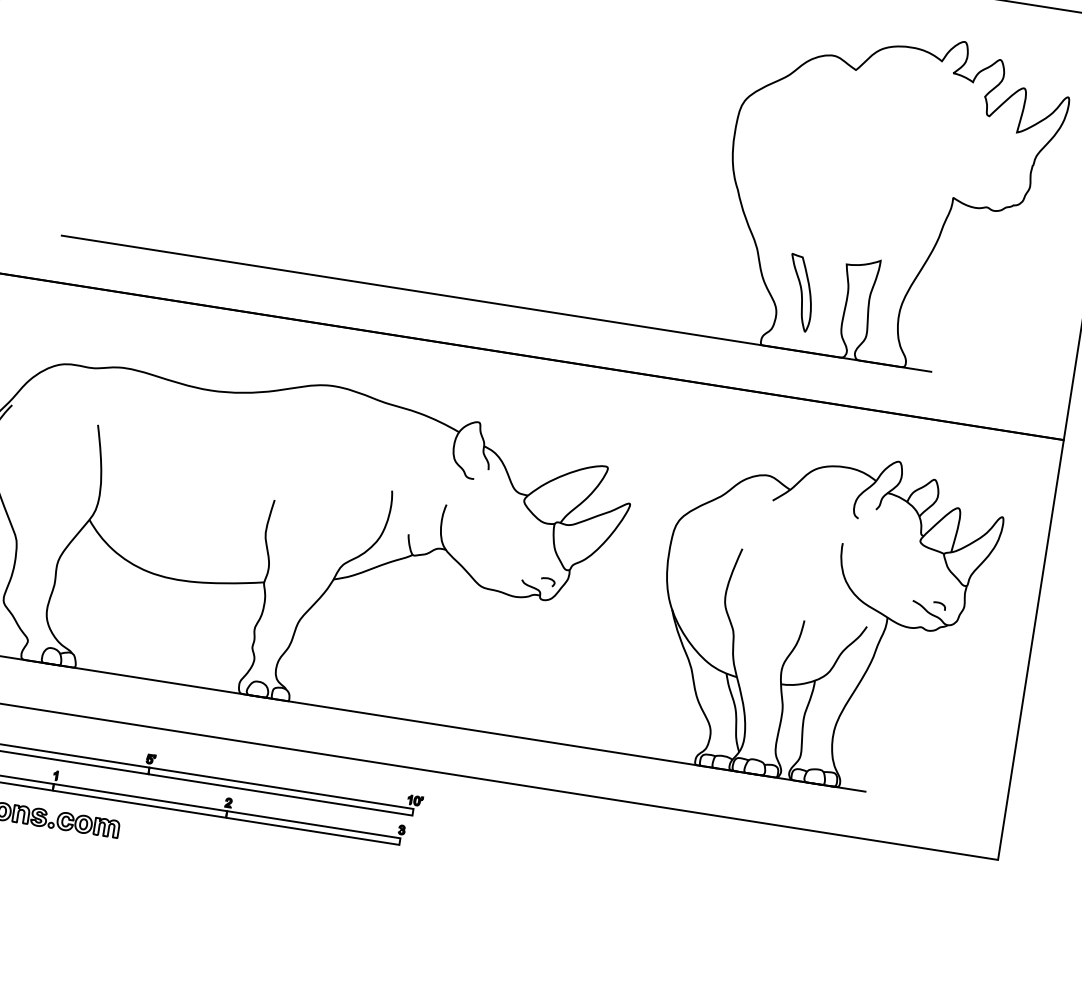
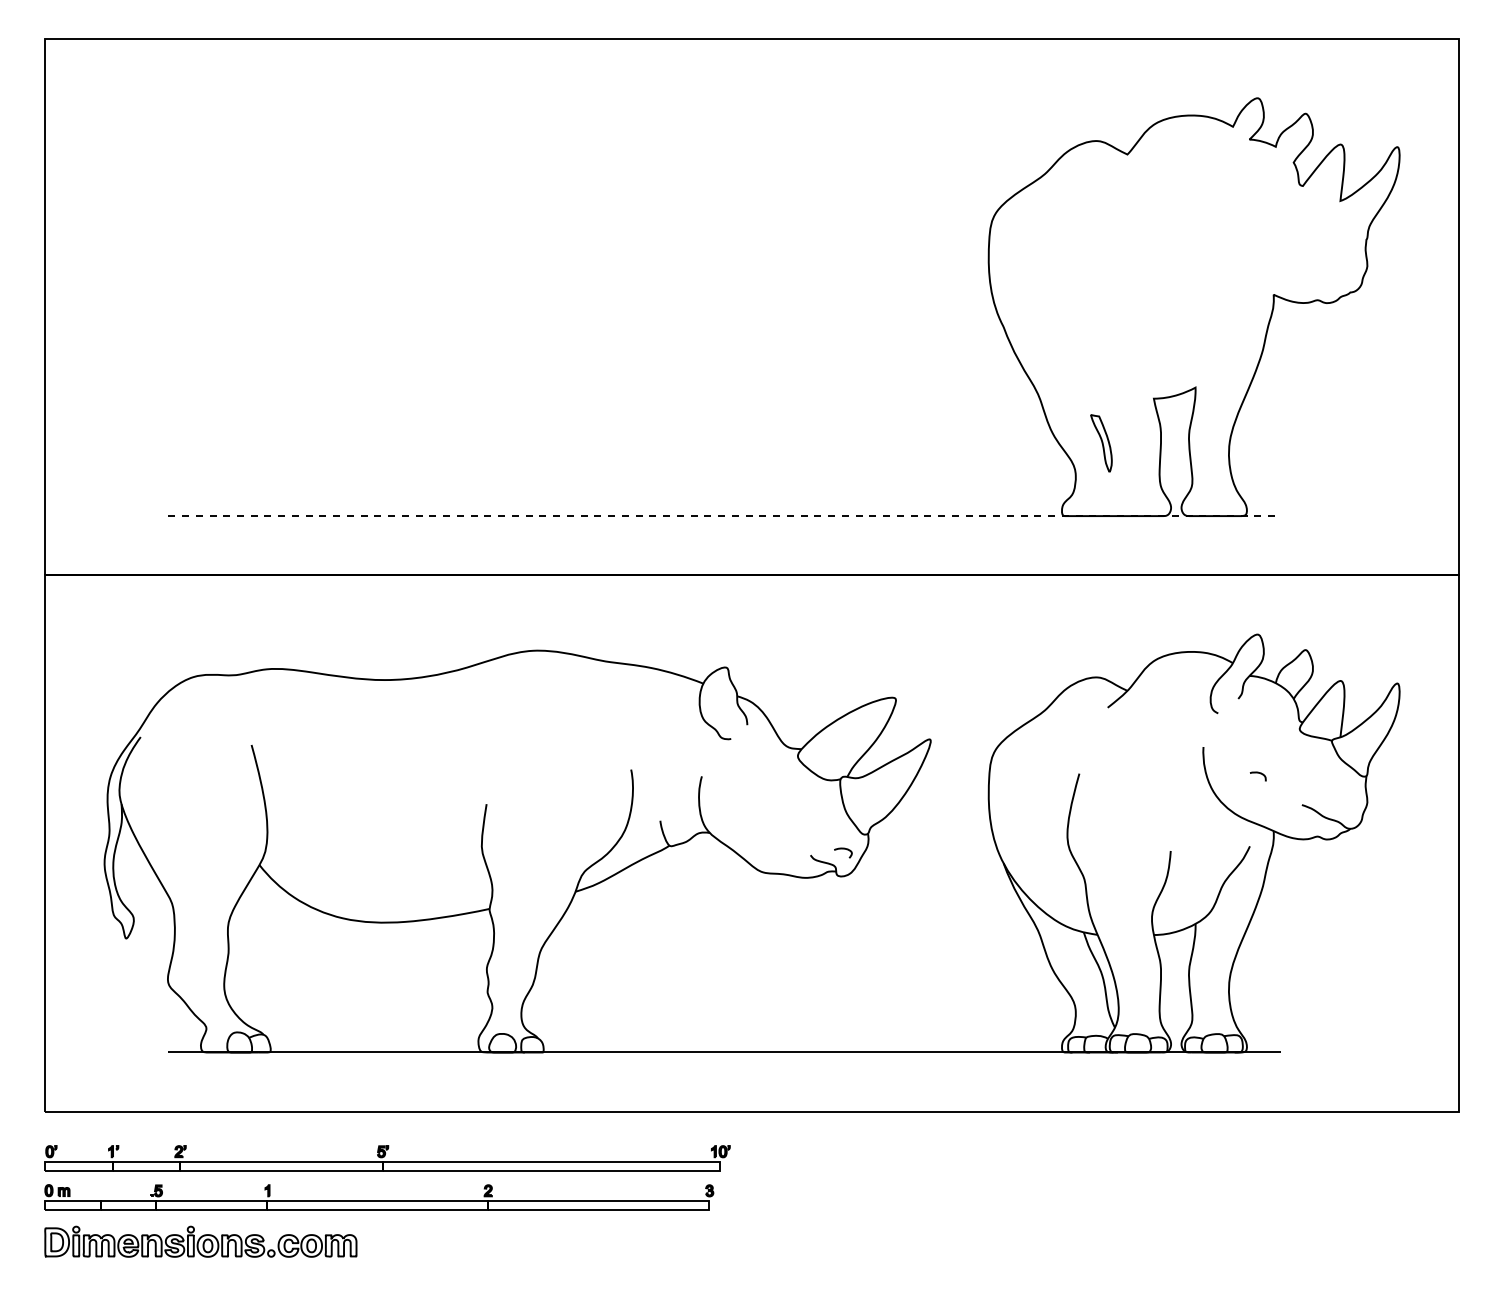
part: (800, 293) -> (1101, 443), size x0.6
line: (496, 304) -> (724, 516), solid -> dashed
curve: (939, 603) -> (1257, 773), moved

